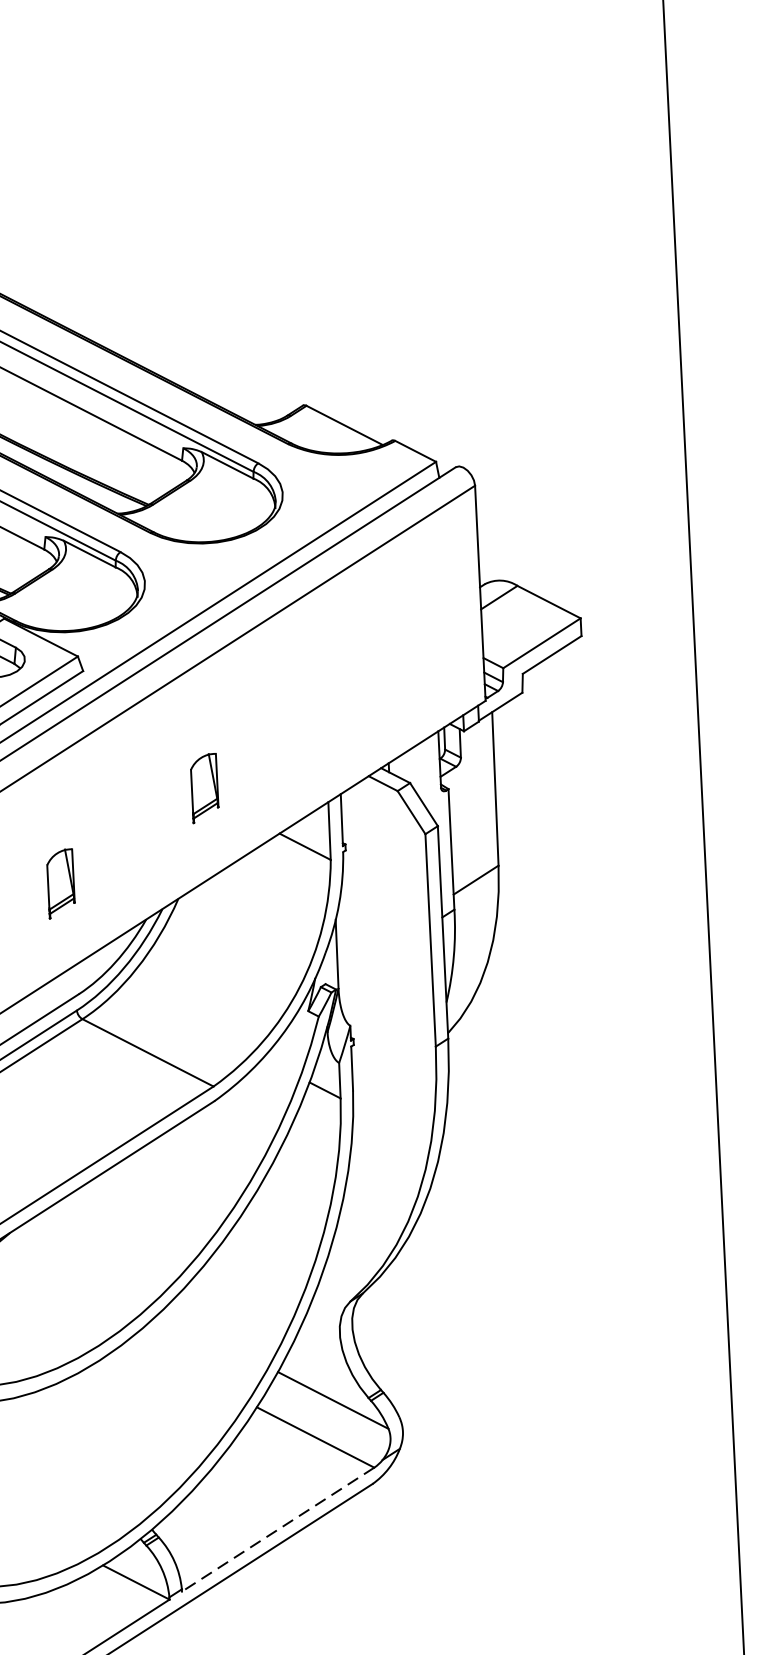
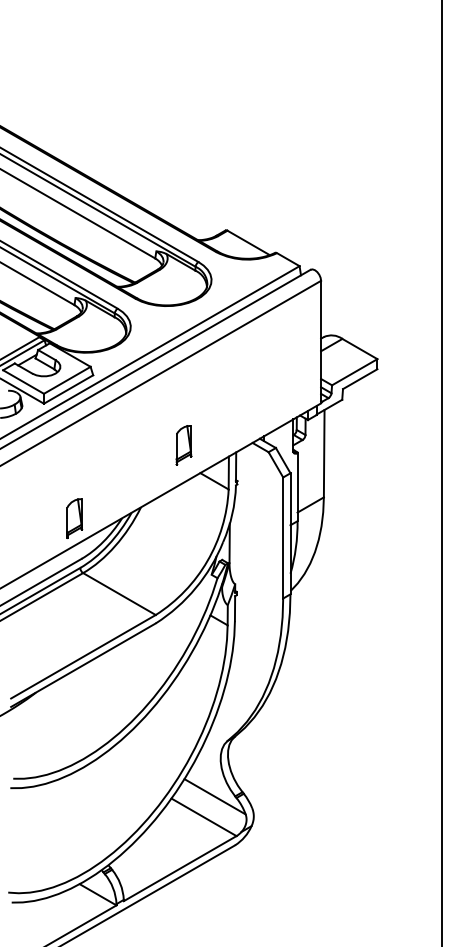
part: (203, 788) -> (183, 445), moved
part: (60, 883) -> (74, 518), moved
line: (276, 1529) -> (179, 868), dashed -> solid

